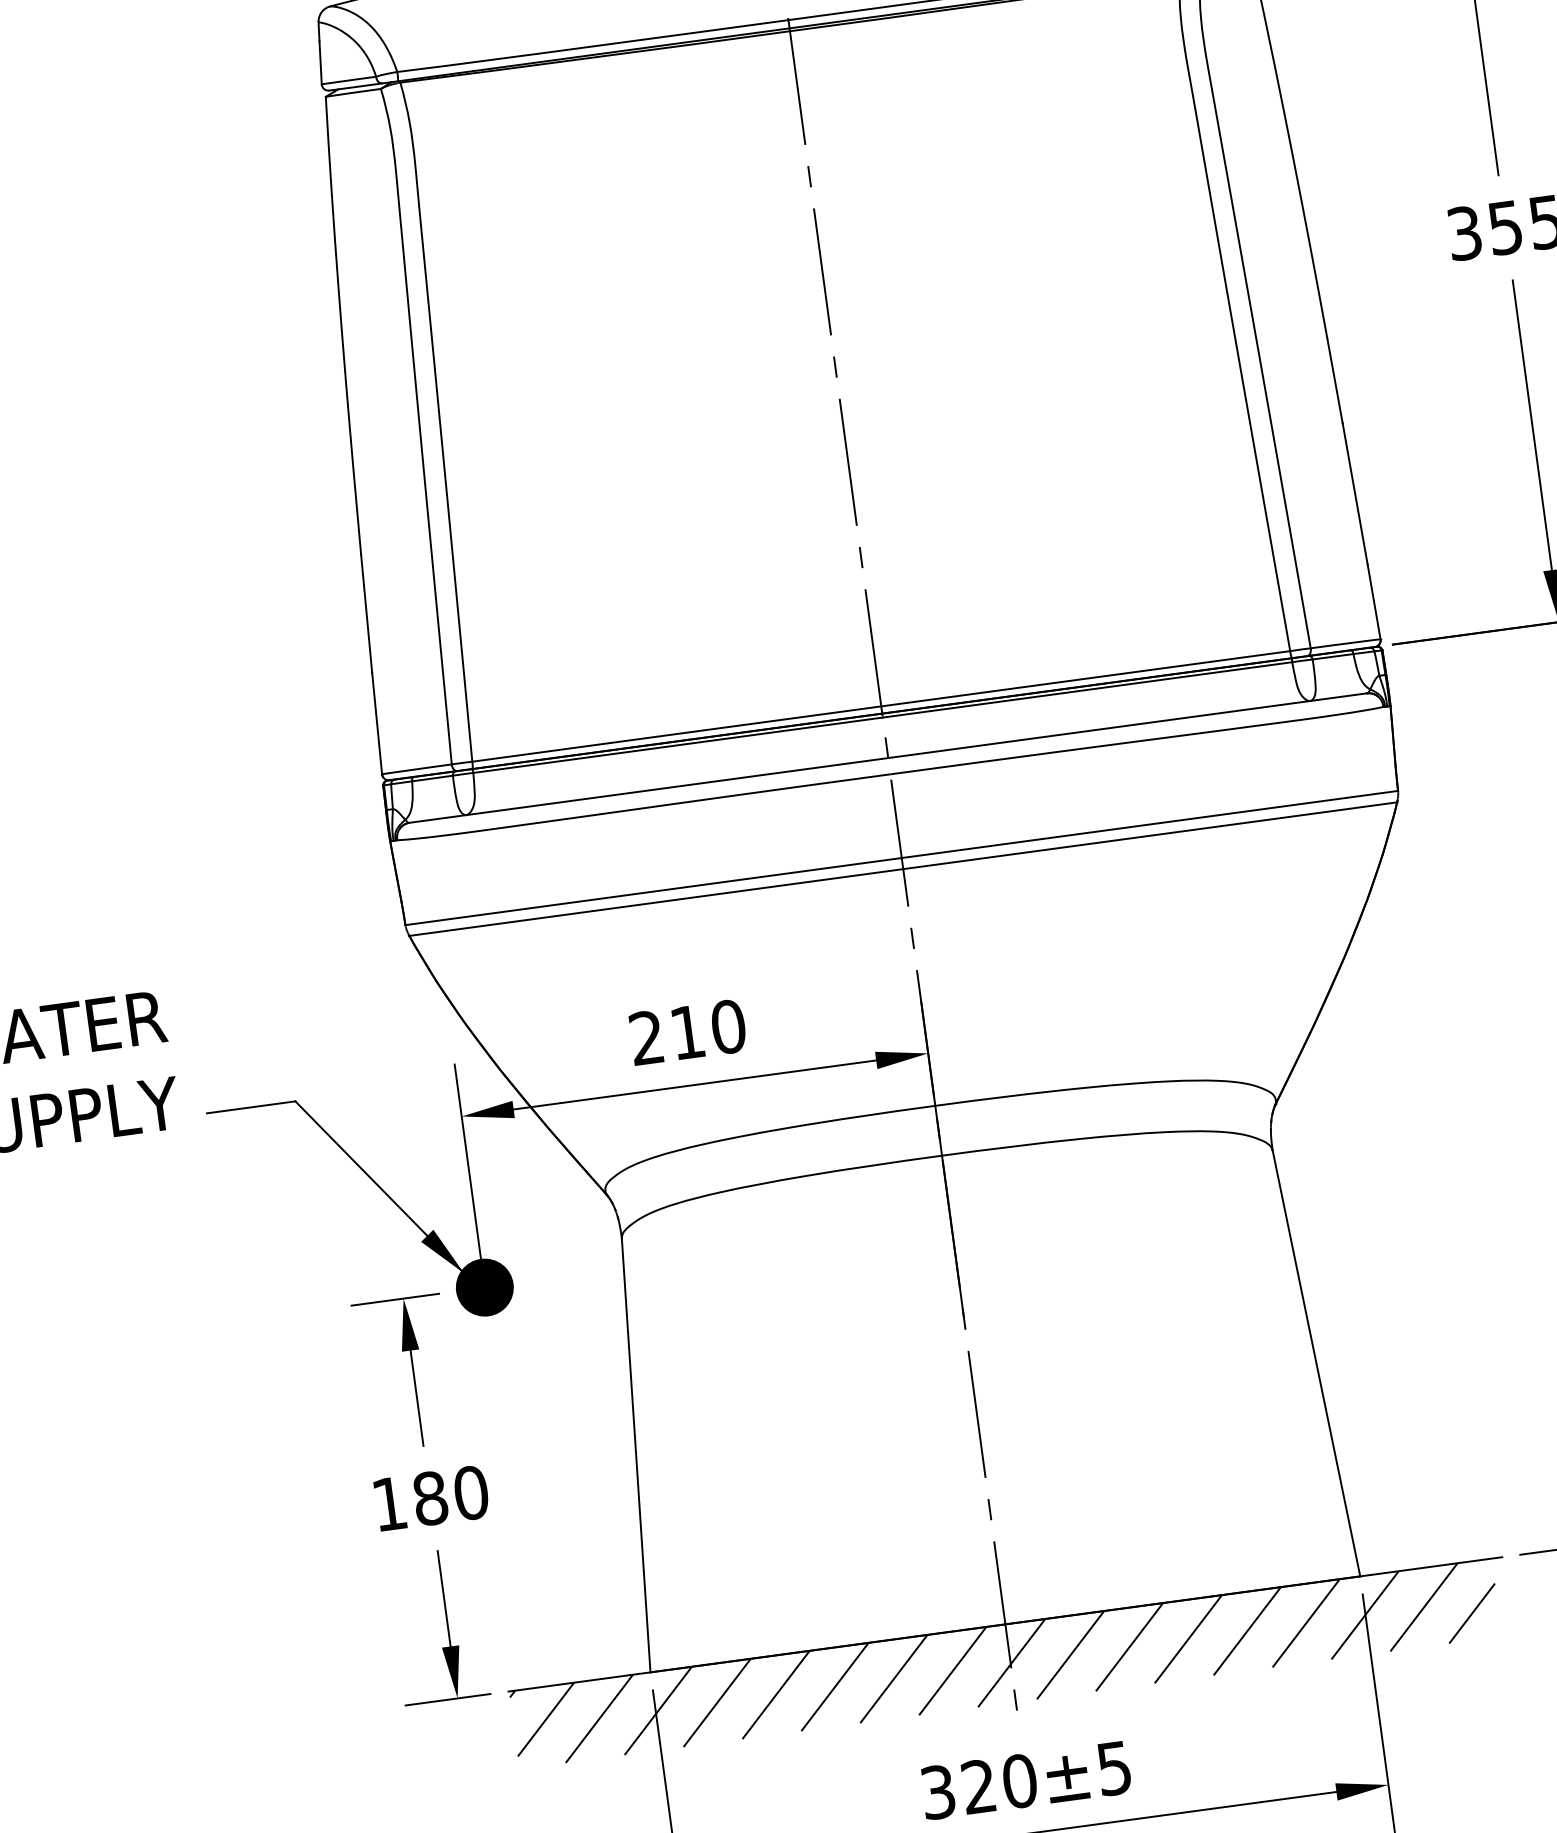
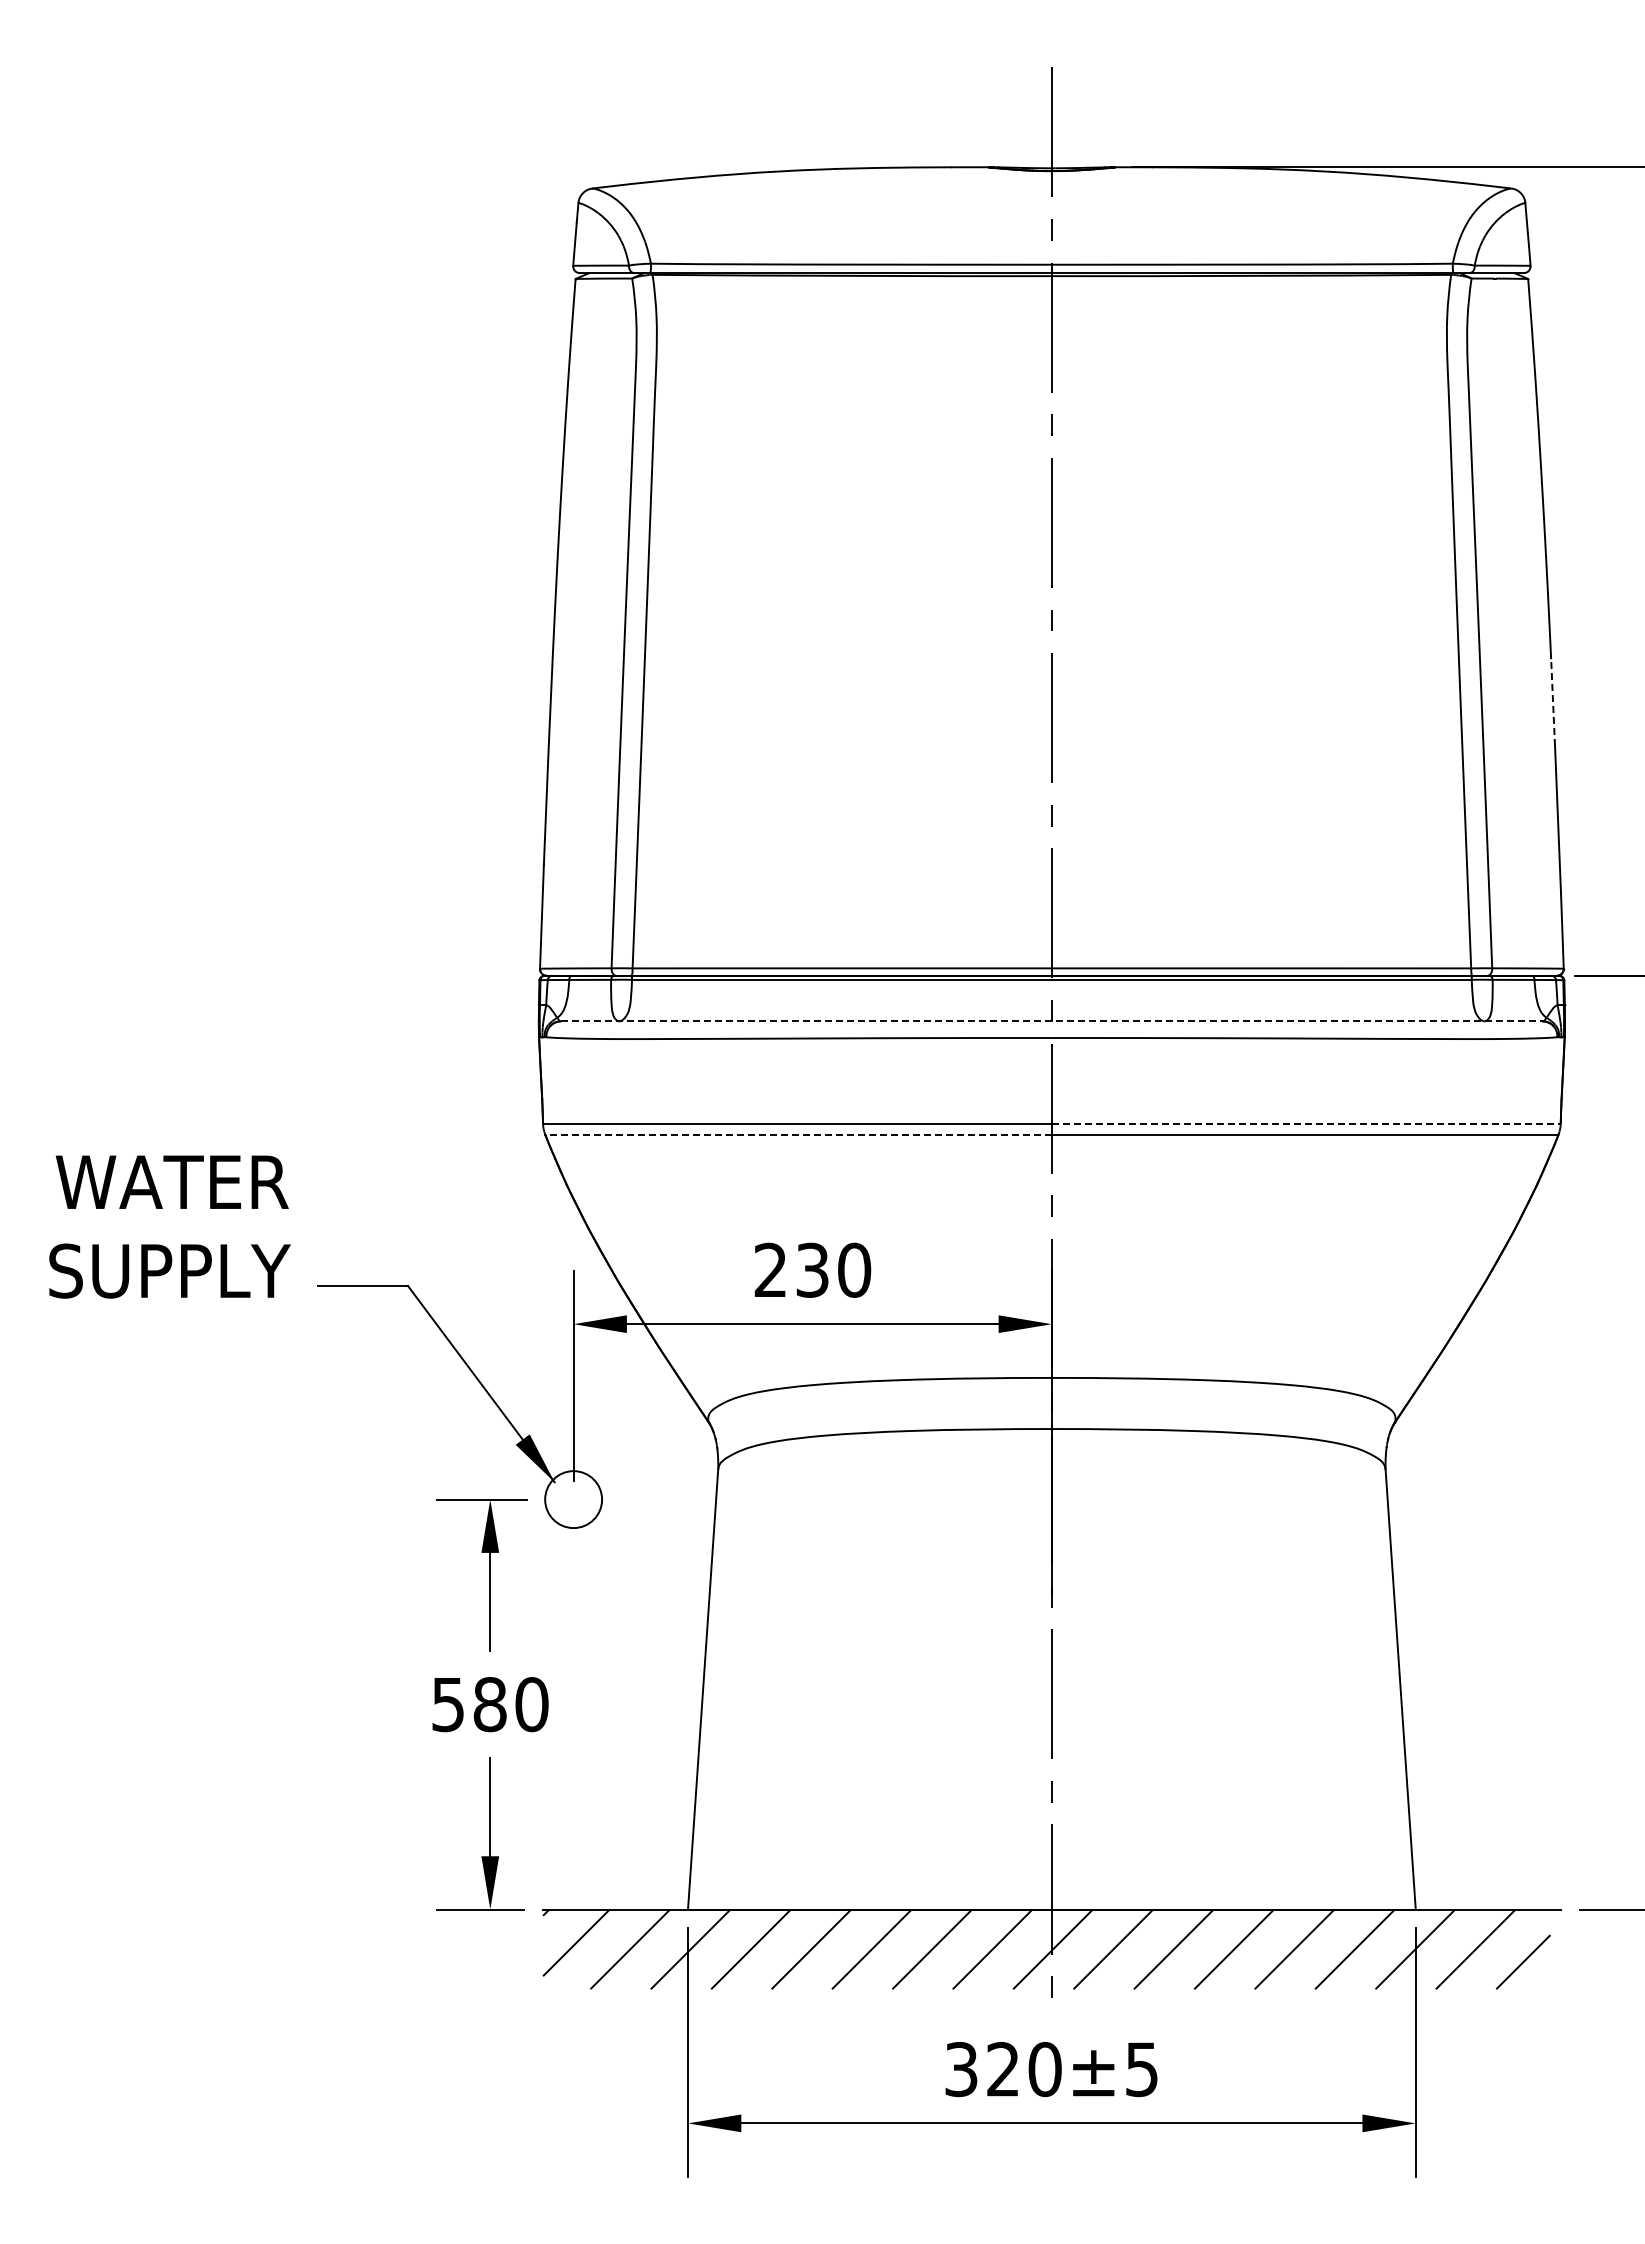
line: (1335, 380) -> (1553, 702), solid -> dashed
line: (887, 758) -> (1051, 1021), solid -> dashed
line: (1150, 824) -> (1306, 1123), solid -> dashed
line: (656, 902) -> (798, 1135), solid -> dashed
text: (687, 1031) -> (812, 1269), 210 -> 230
fill: (484, 1287) -> (573, 1499), removed
text: (388, 1505) -> (447, 1705), 180 -> 580

